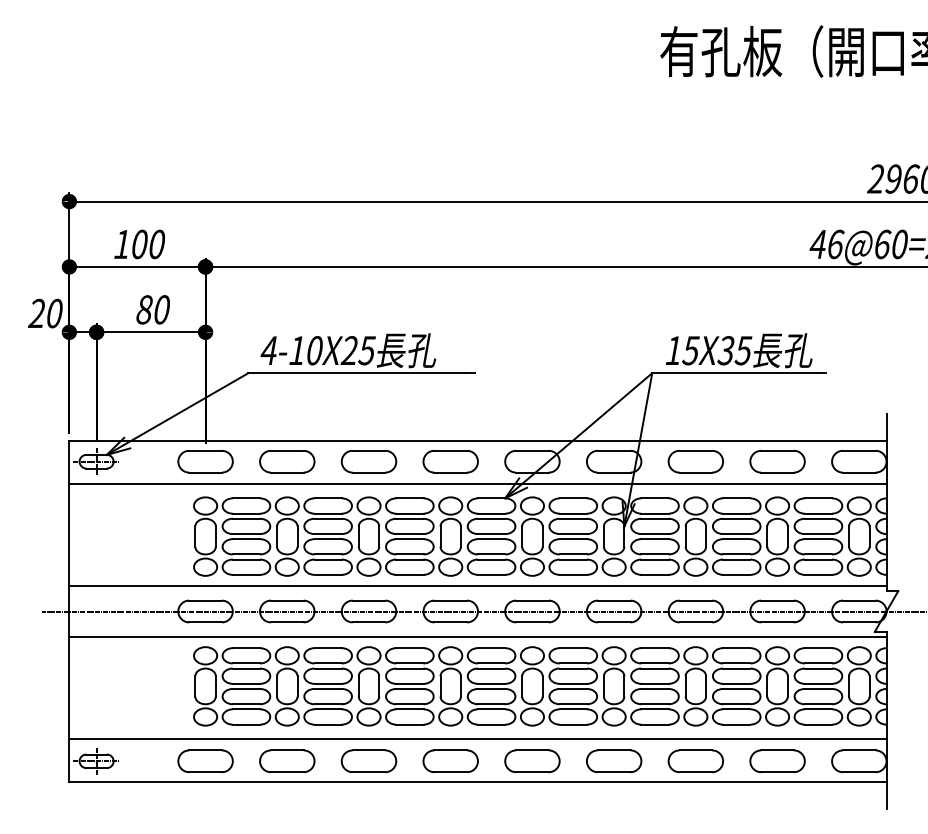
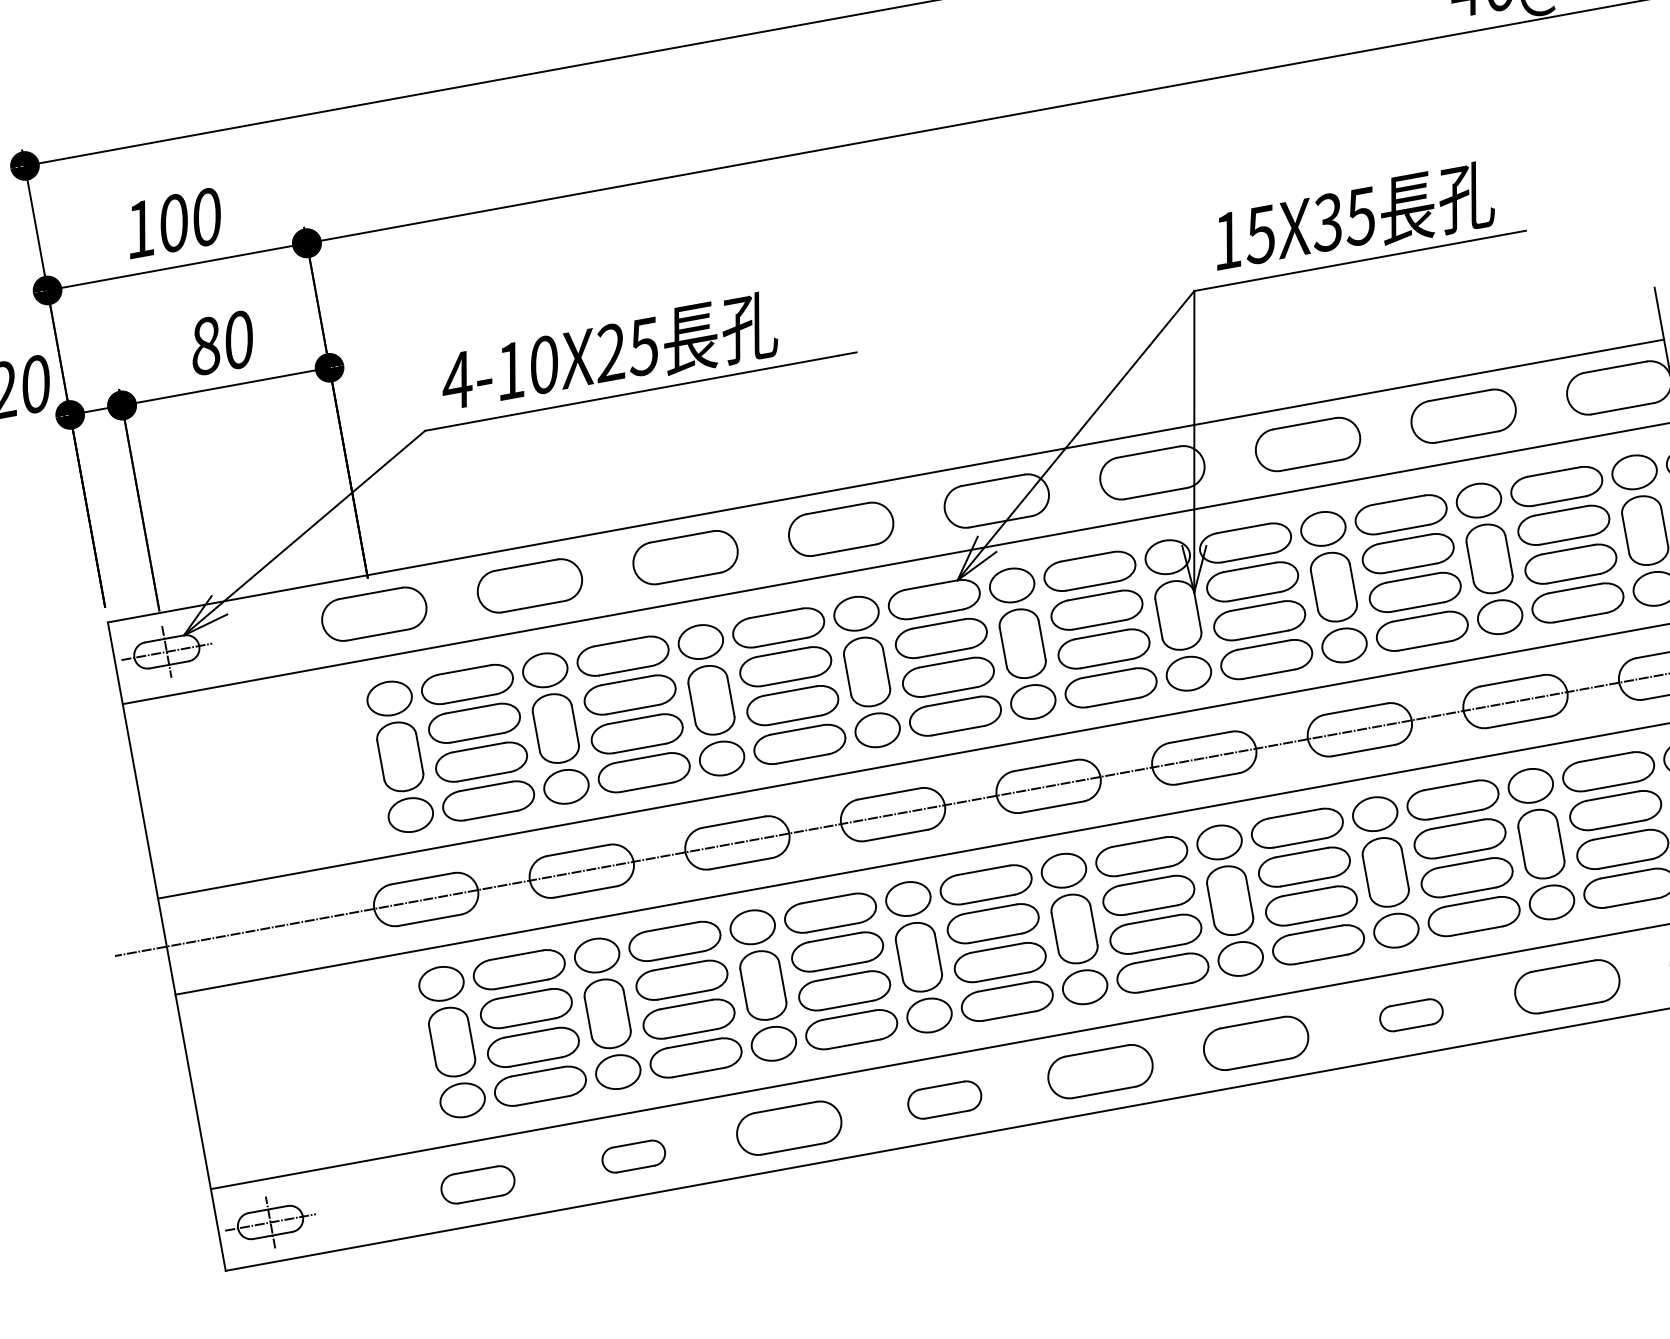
part: (205, 761) -> (477, 1185), size x0.7
part: (287, 761) -> (634, 1156), size x0.6
part: (450, 761) -> (944, 1100), size x0.7
part: (695, 761) -> (1411, 1015), size x0.6

